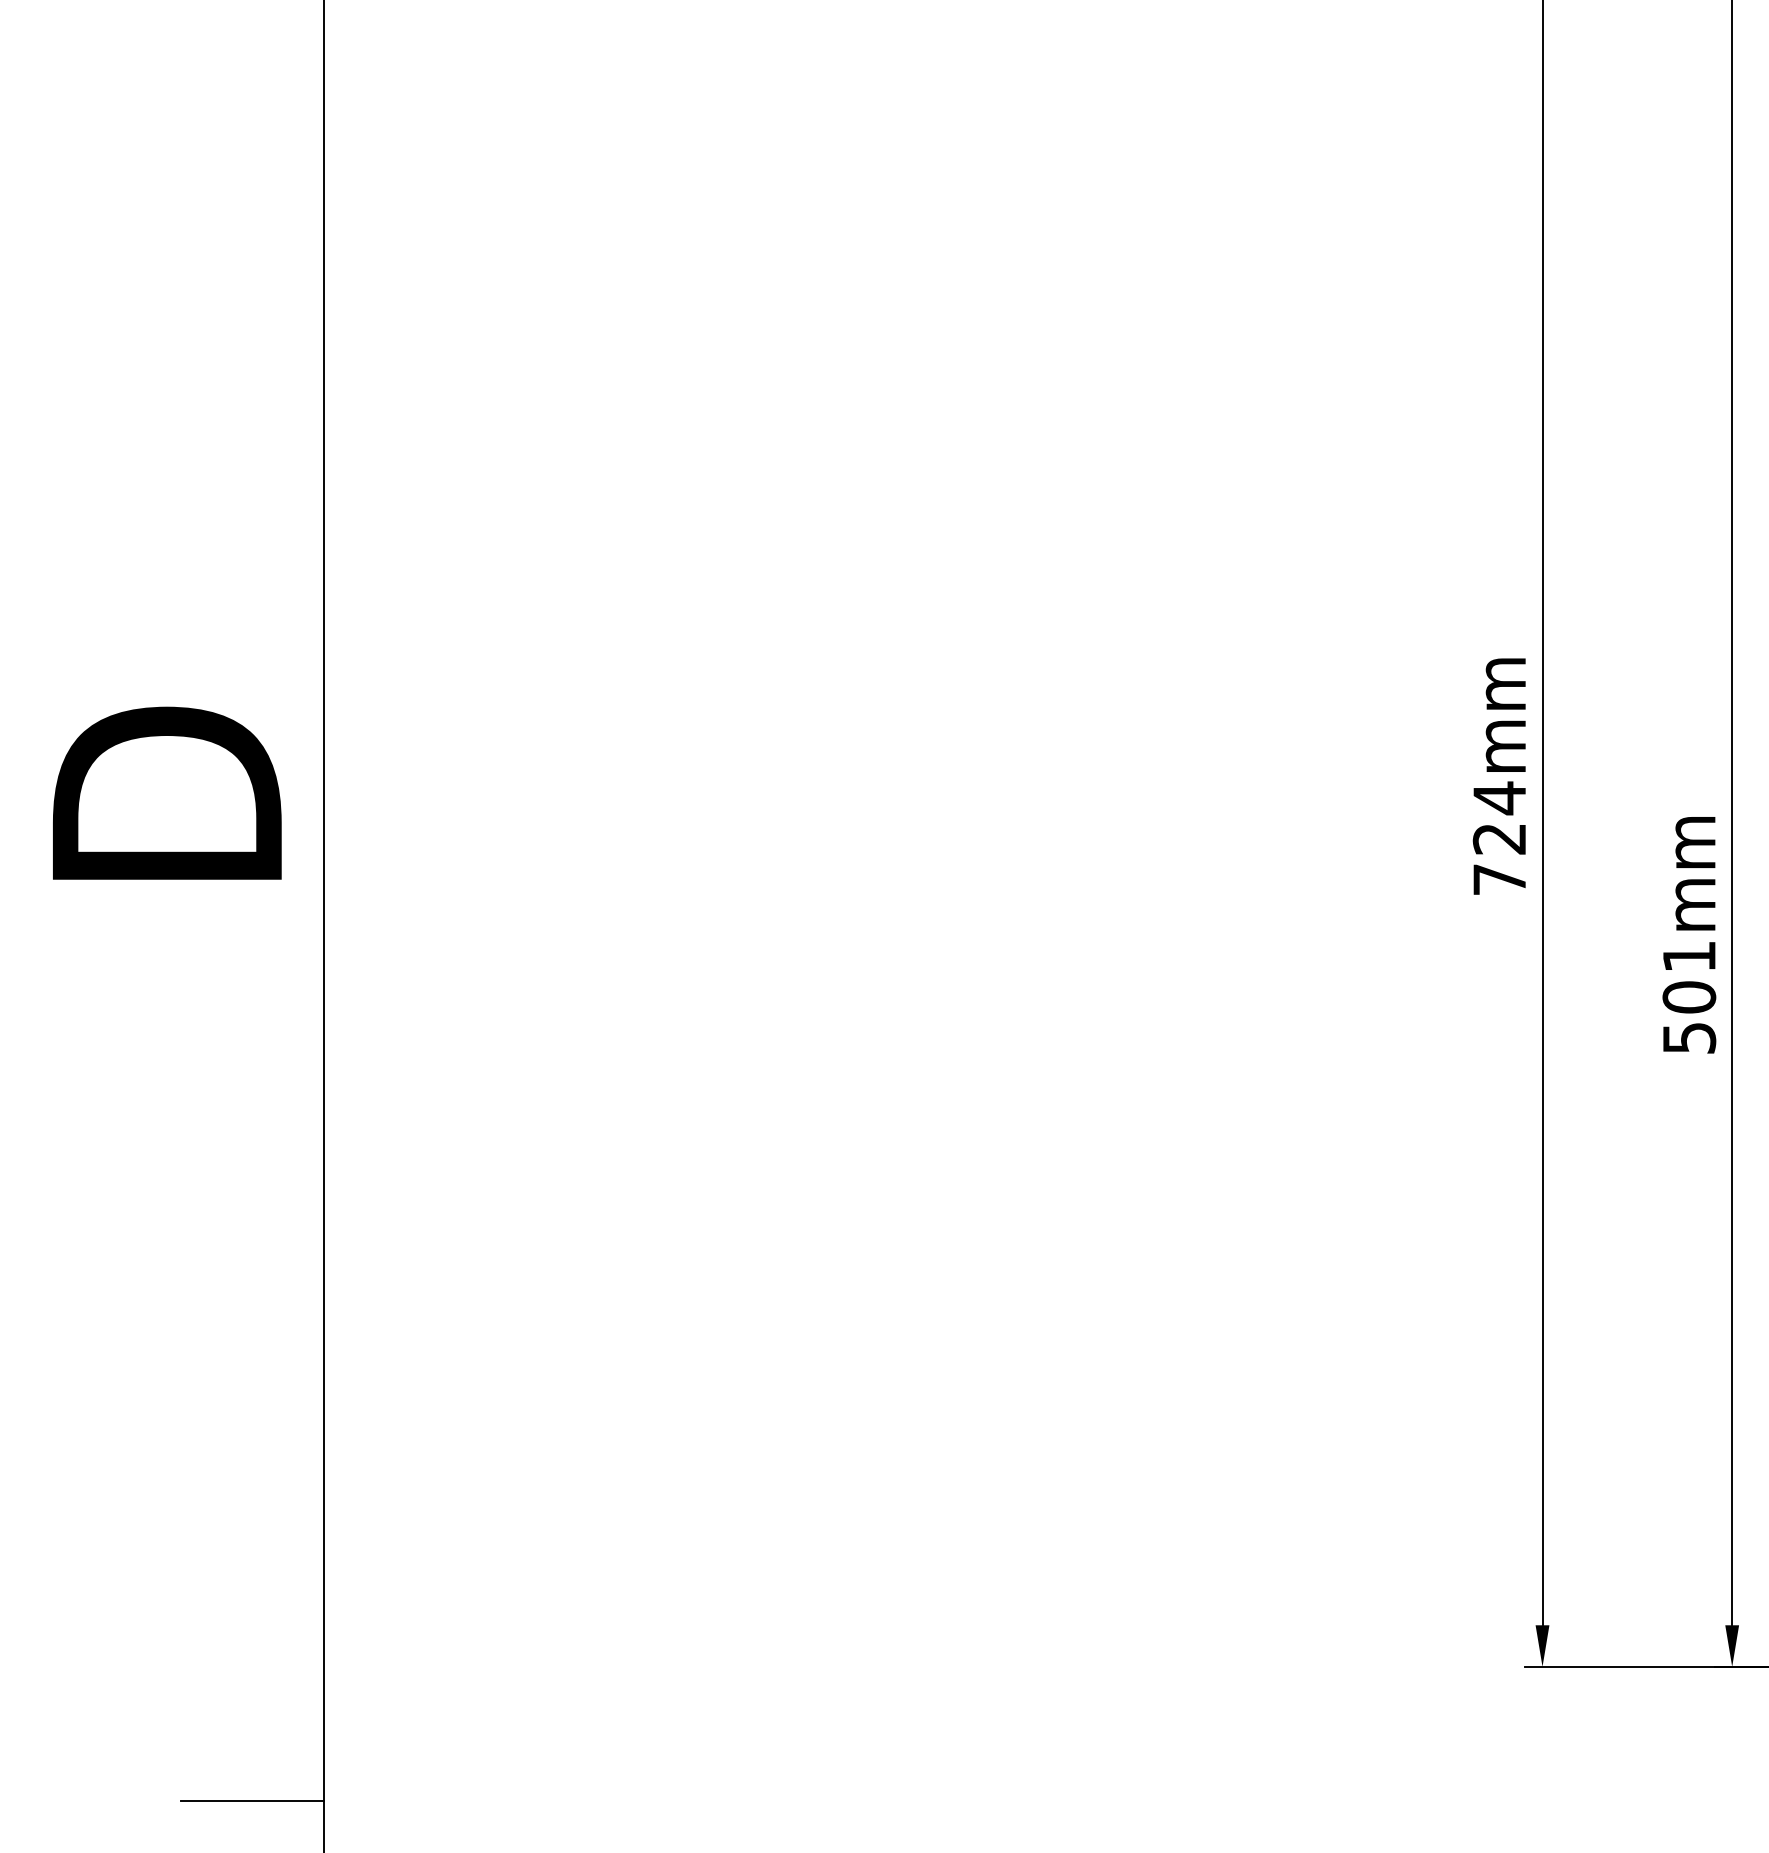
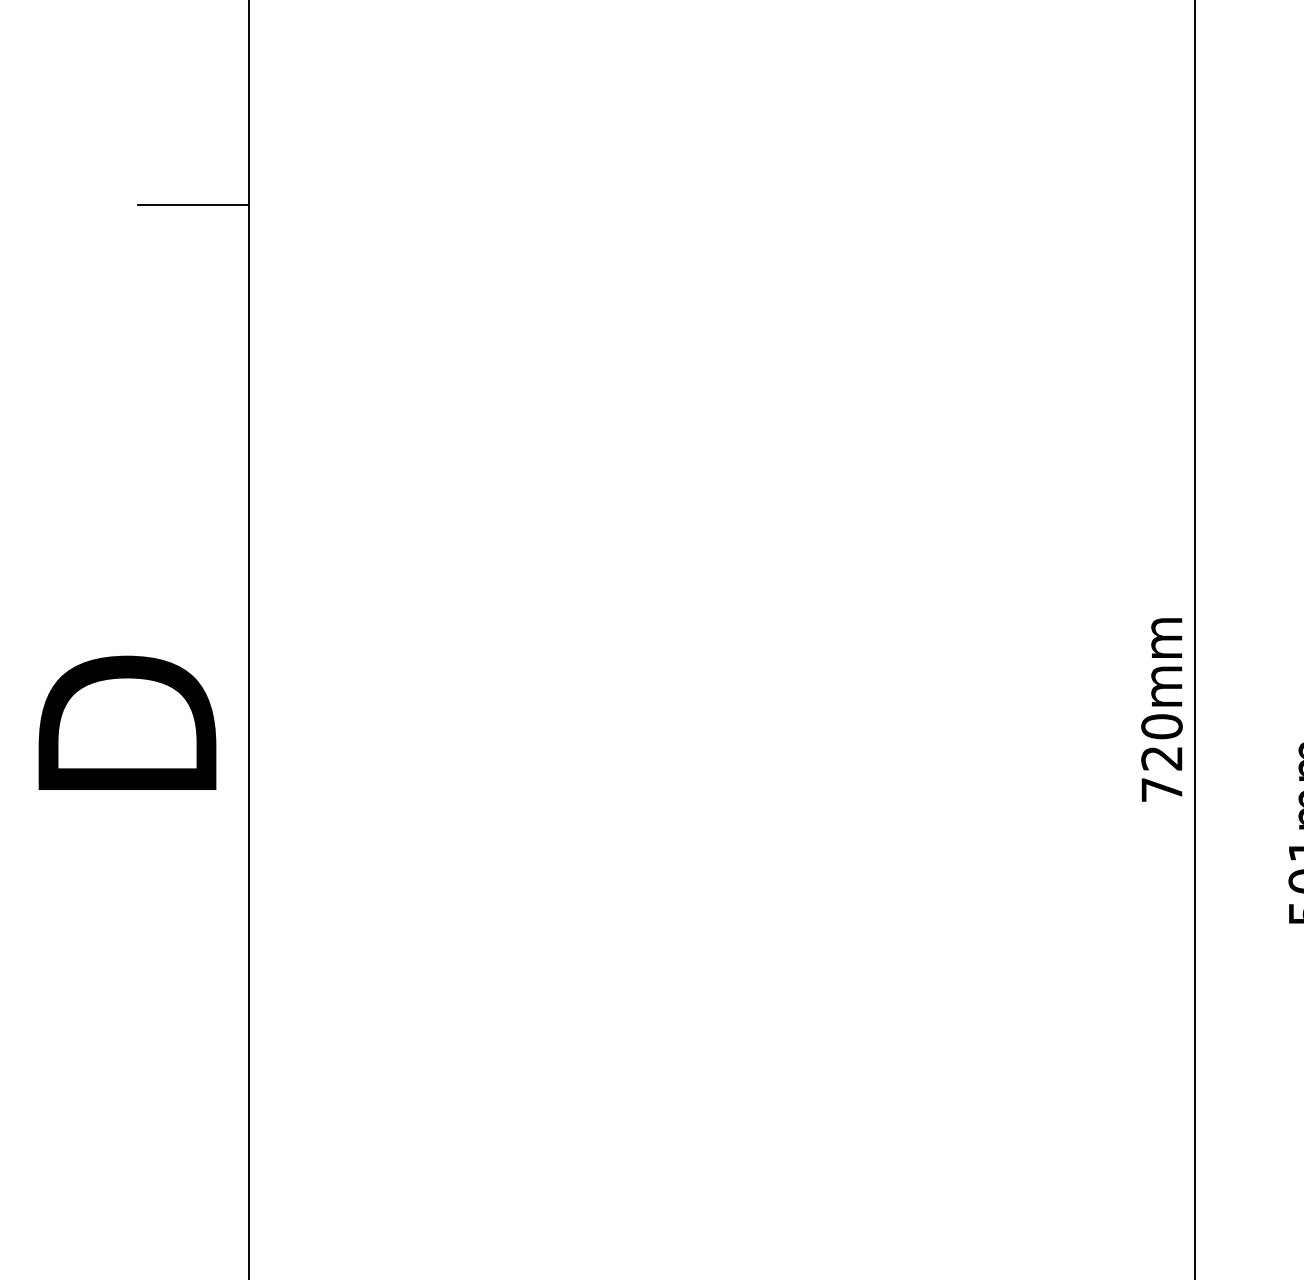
line: (251, 126) -> (192, 205), added
text: (1499, 798) -> (1161, 726), 724mm -> 720mm

